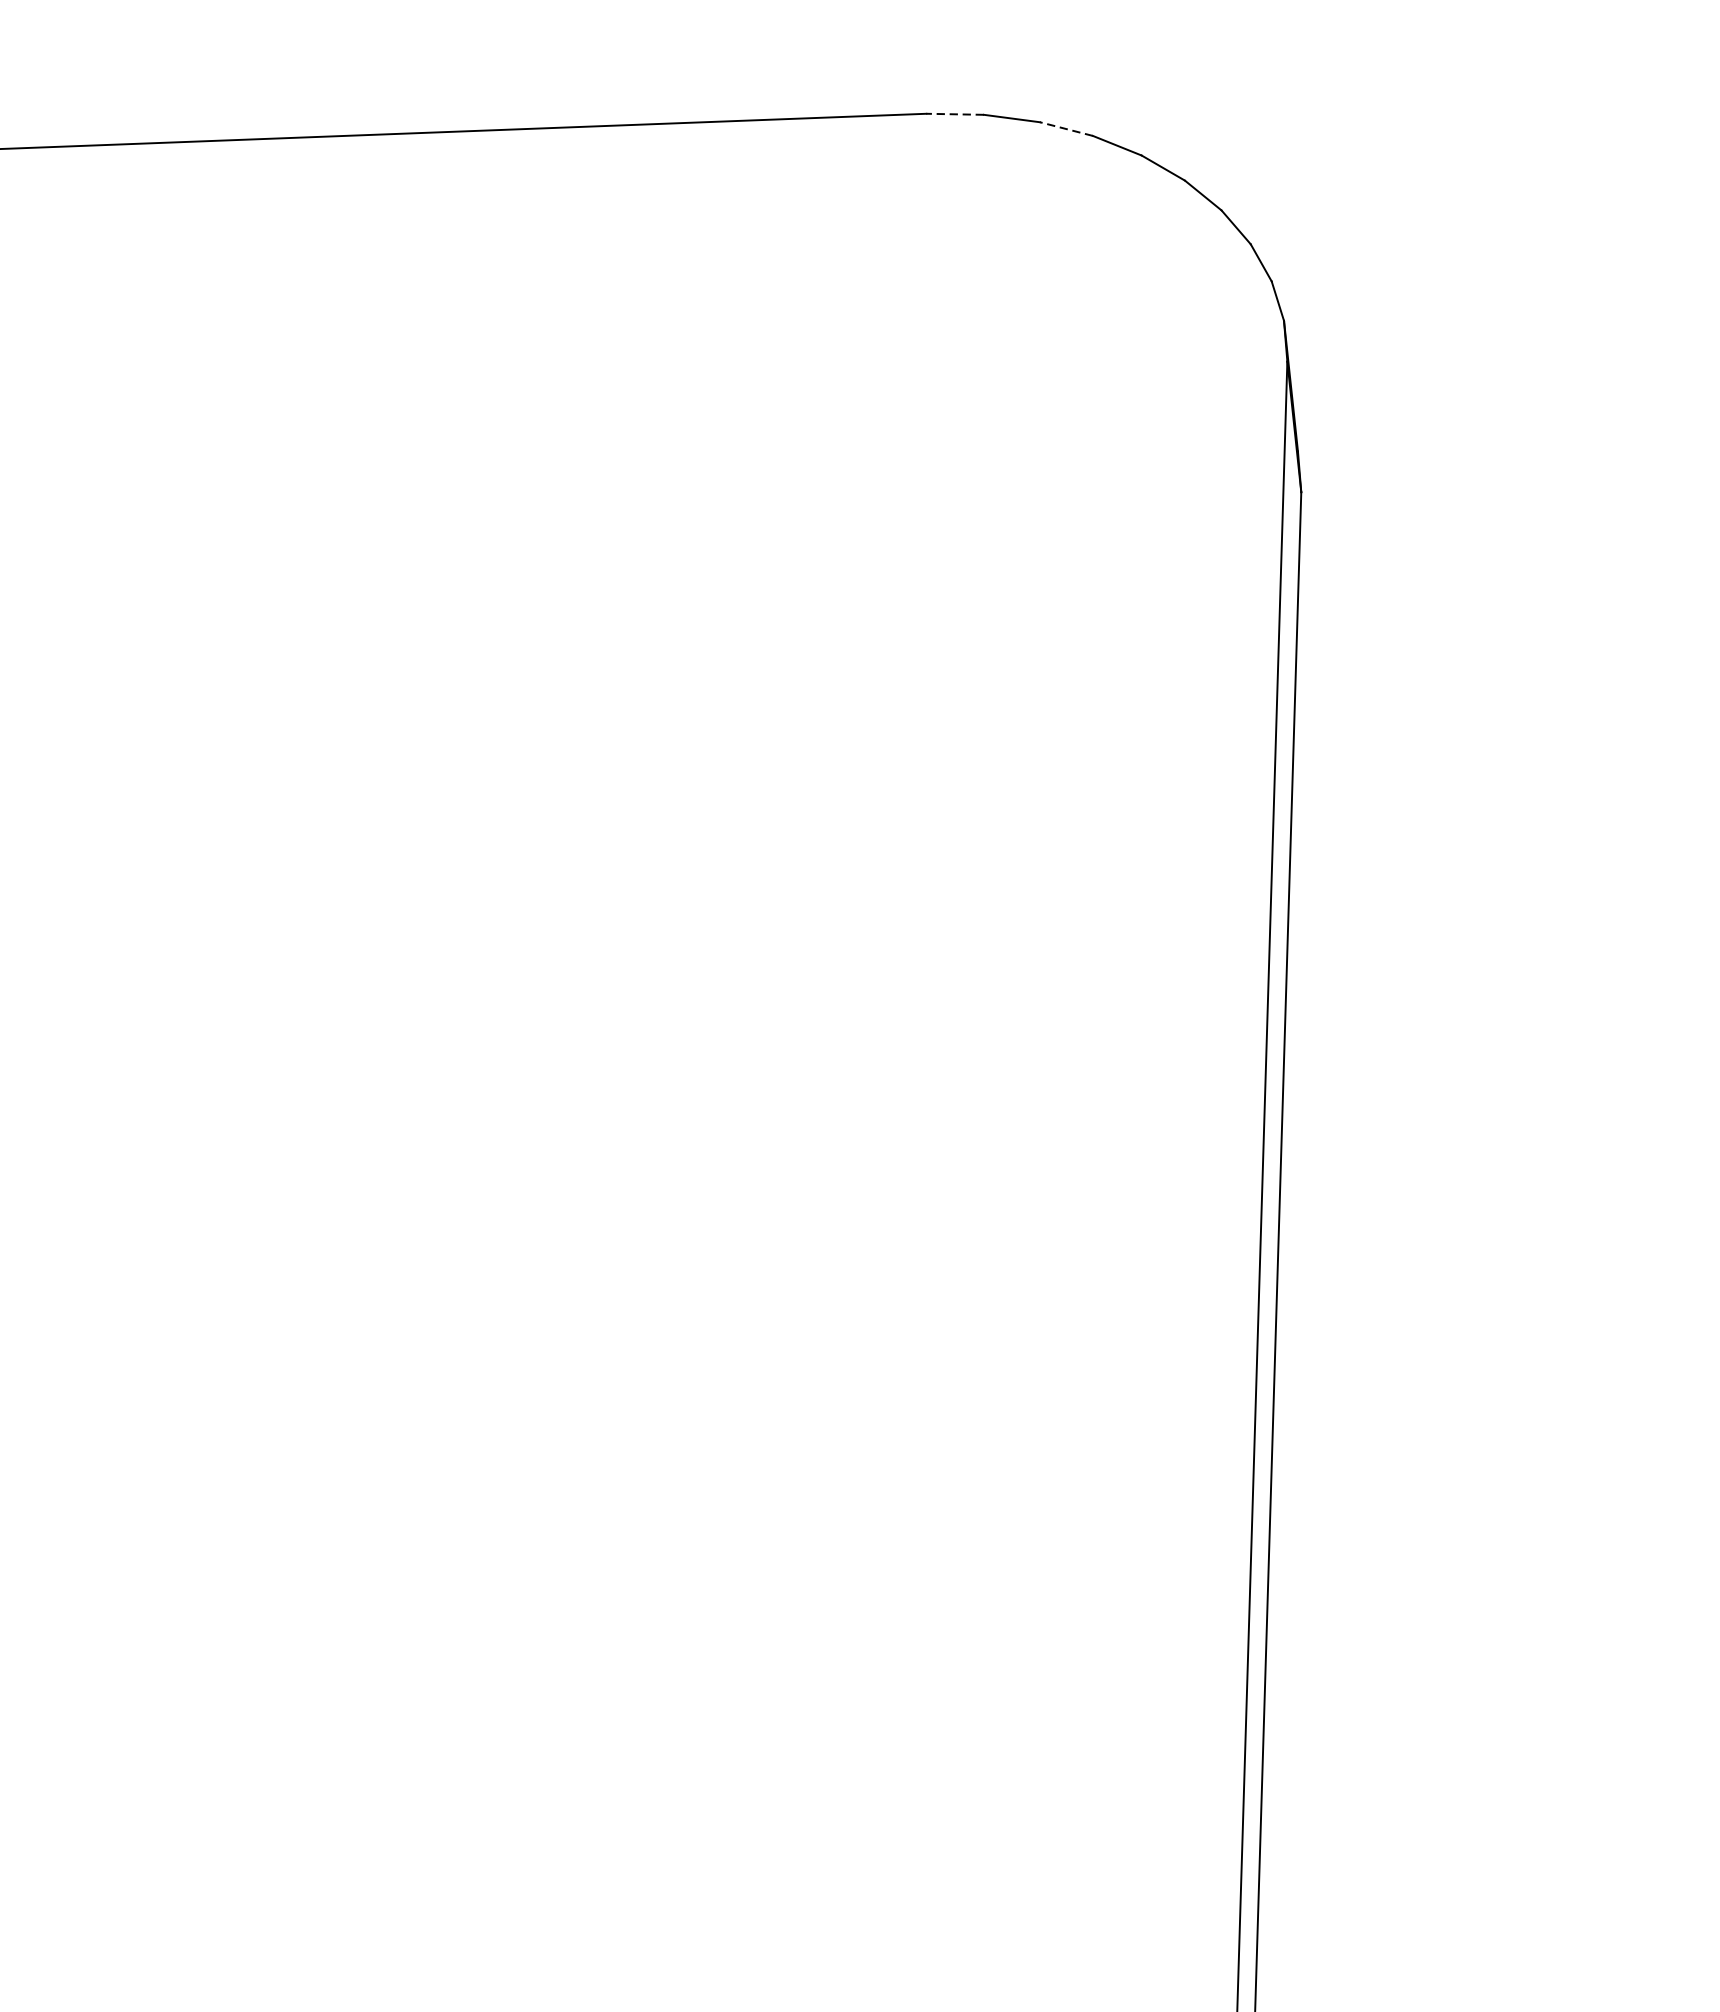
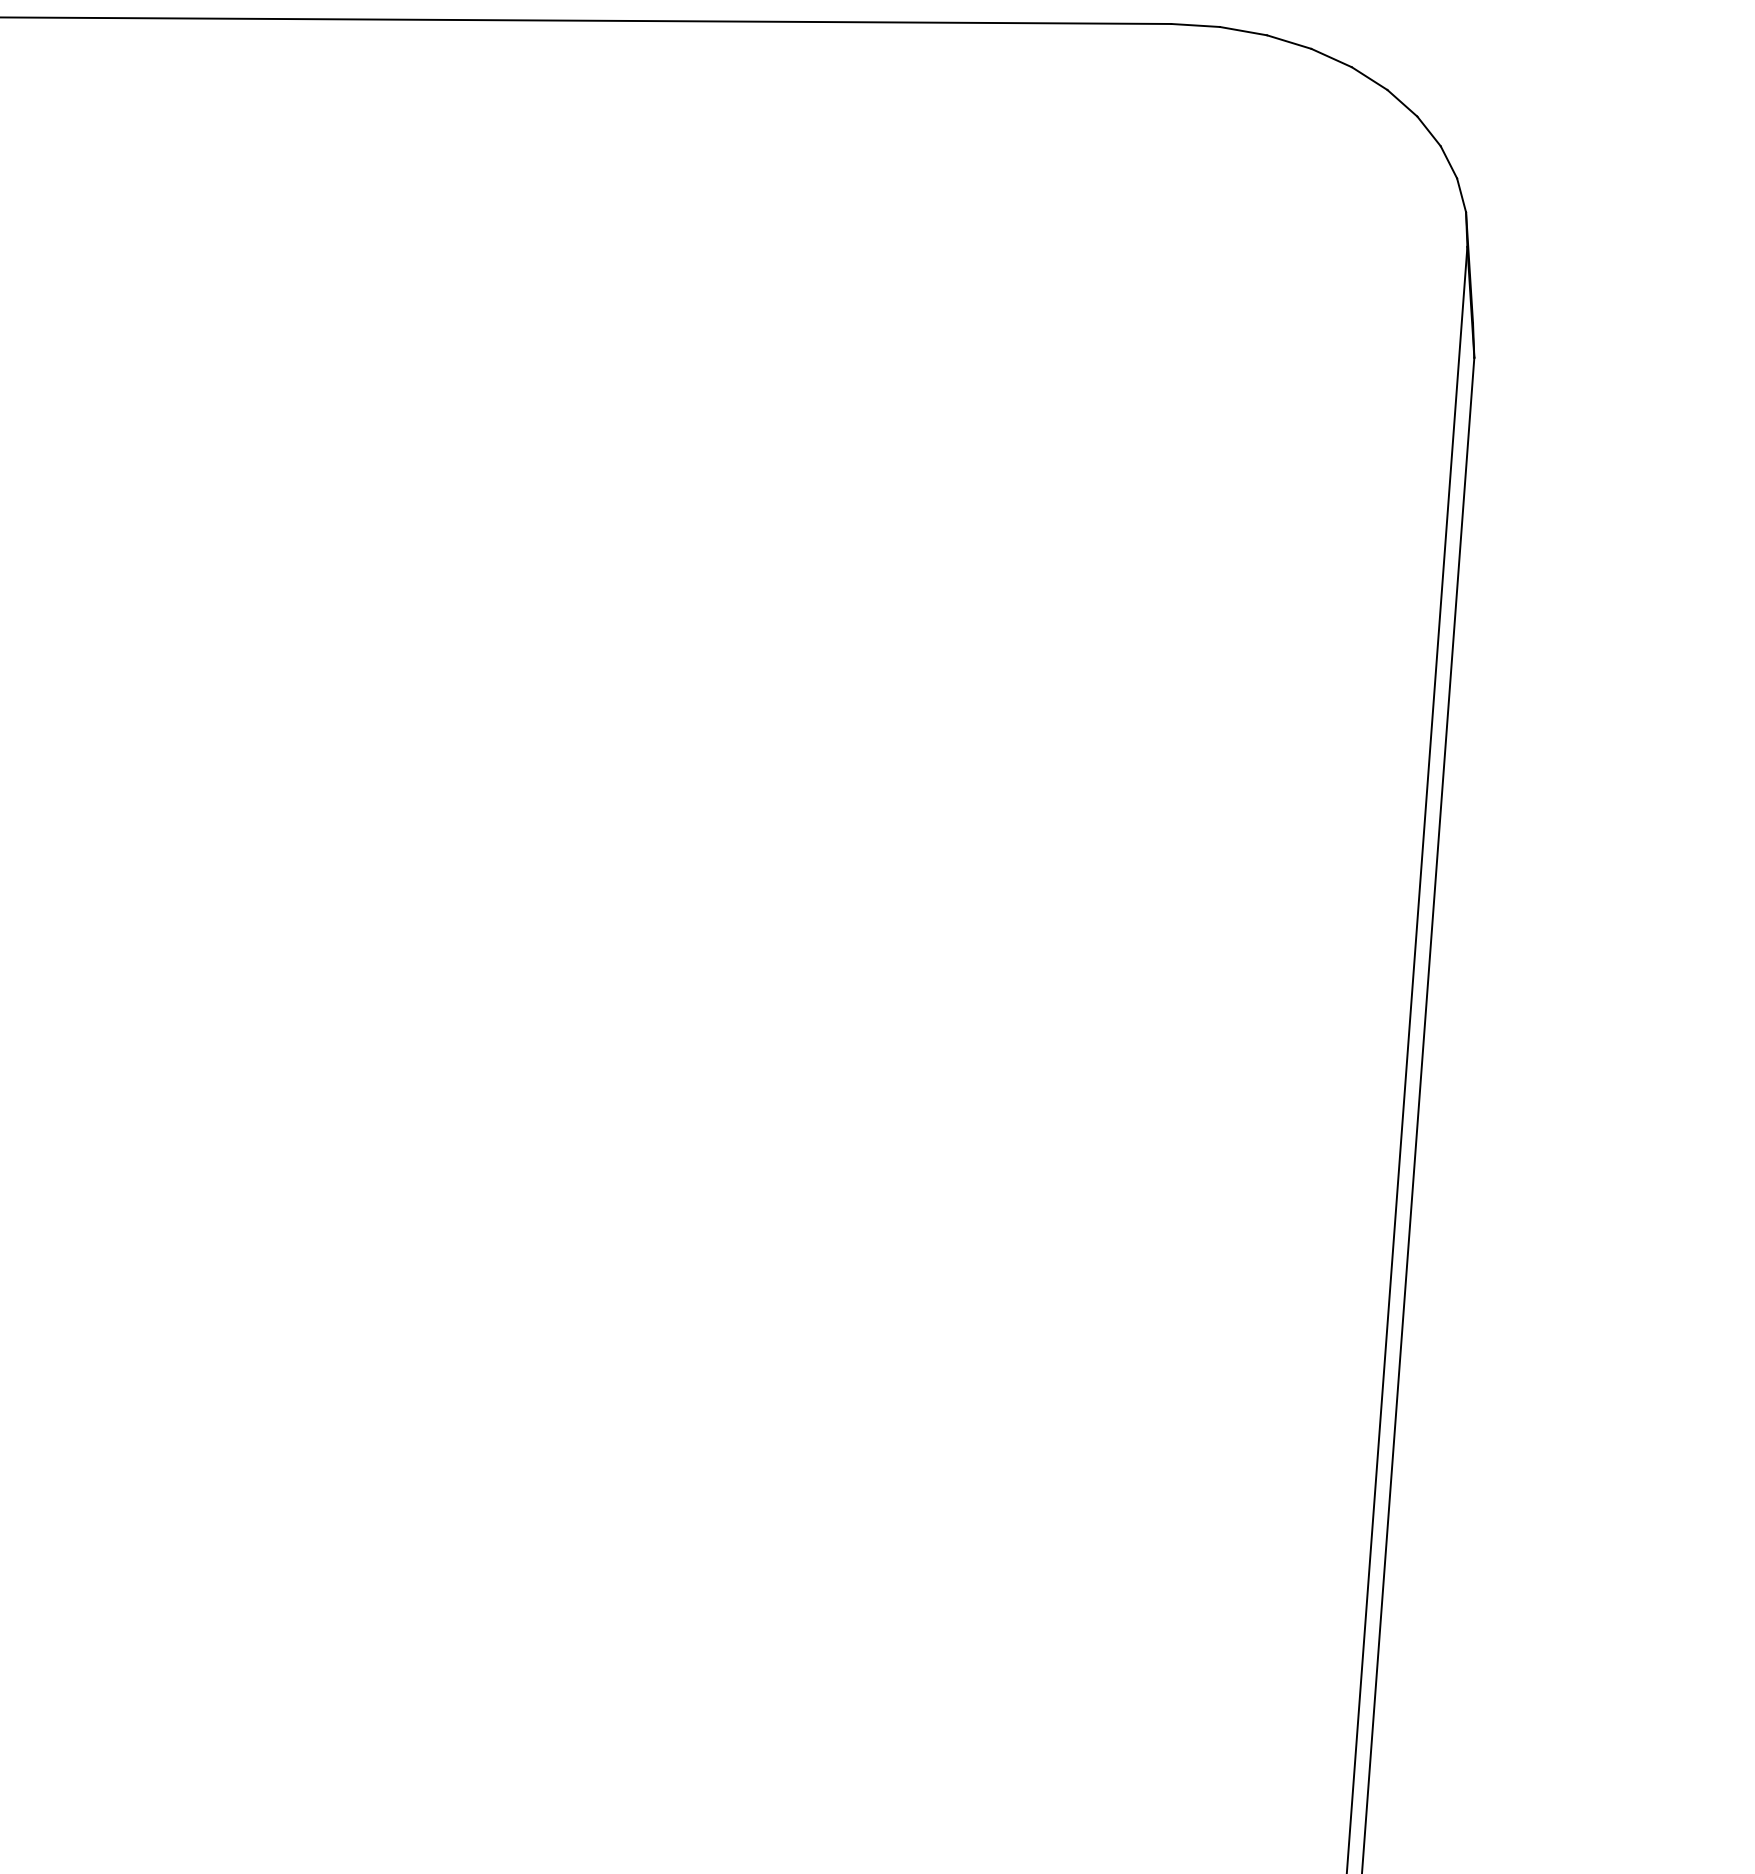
line: (954, 114) -> (1195, 25), dashed -> solid
line: (1065, 128) -> (1288, 41), dashed -> solid

